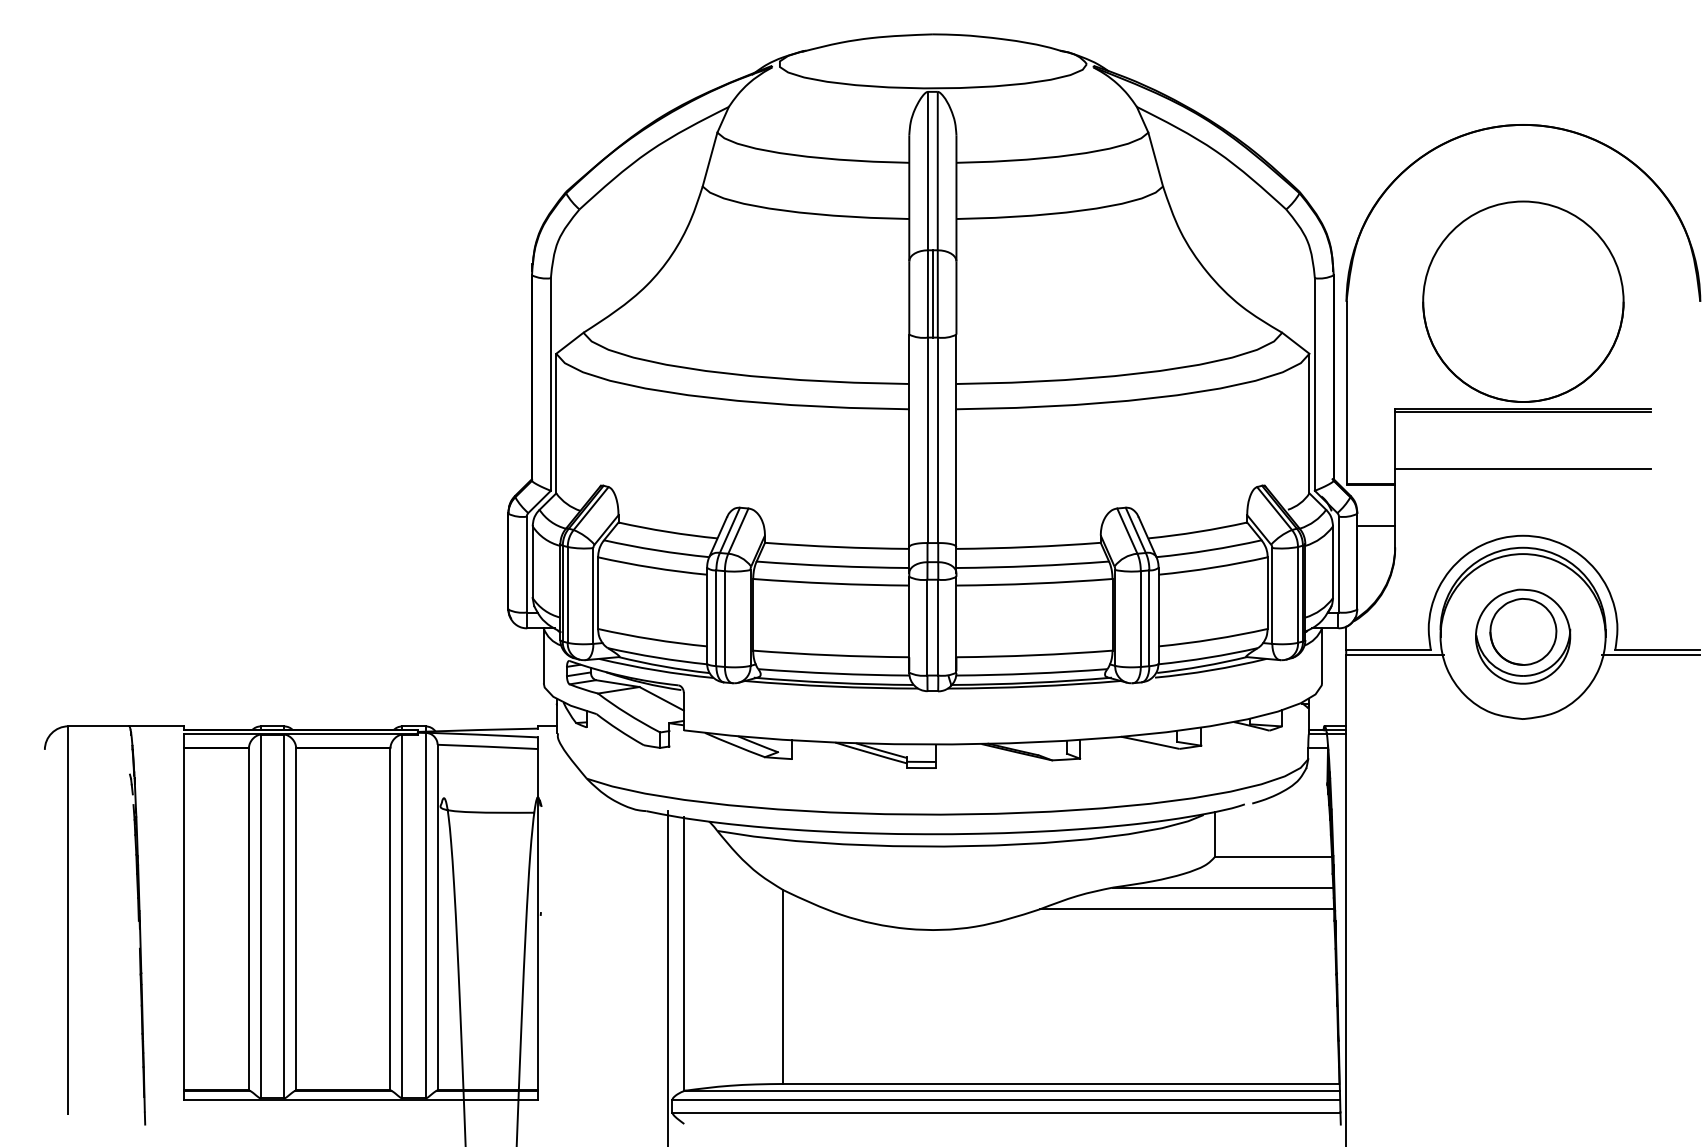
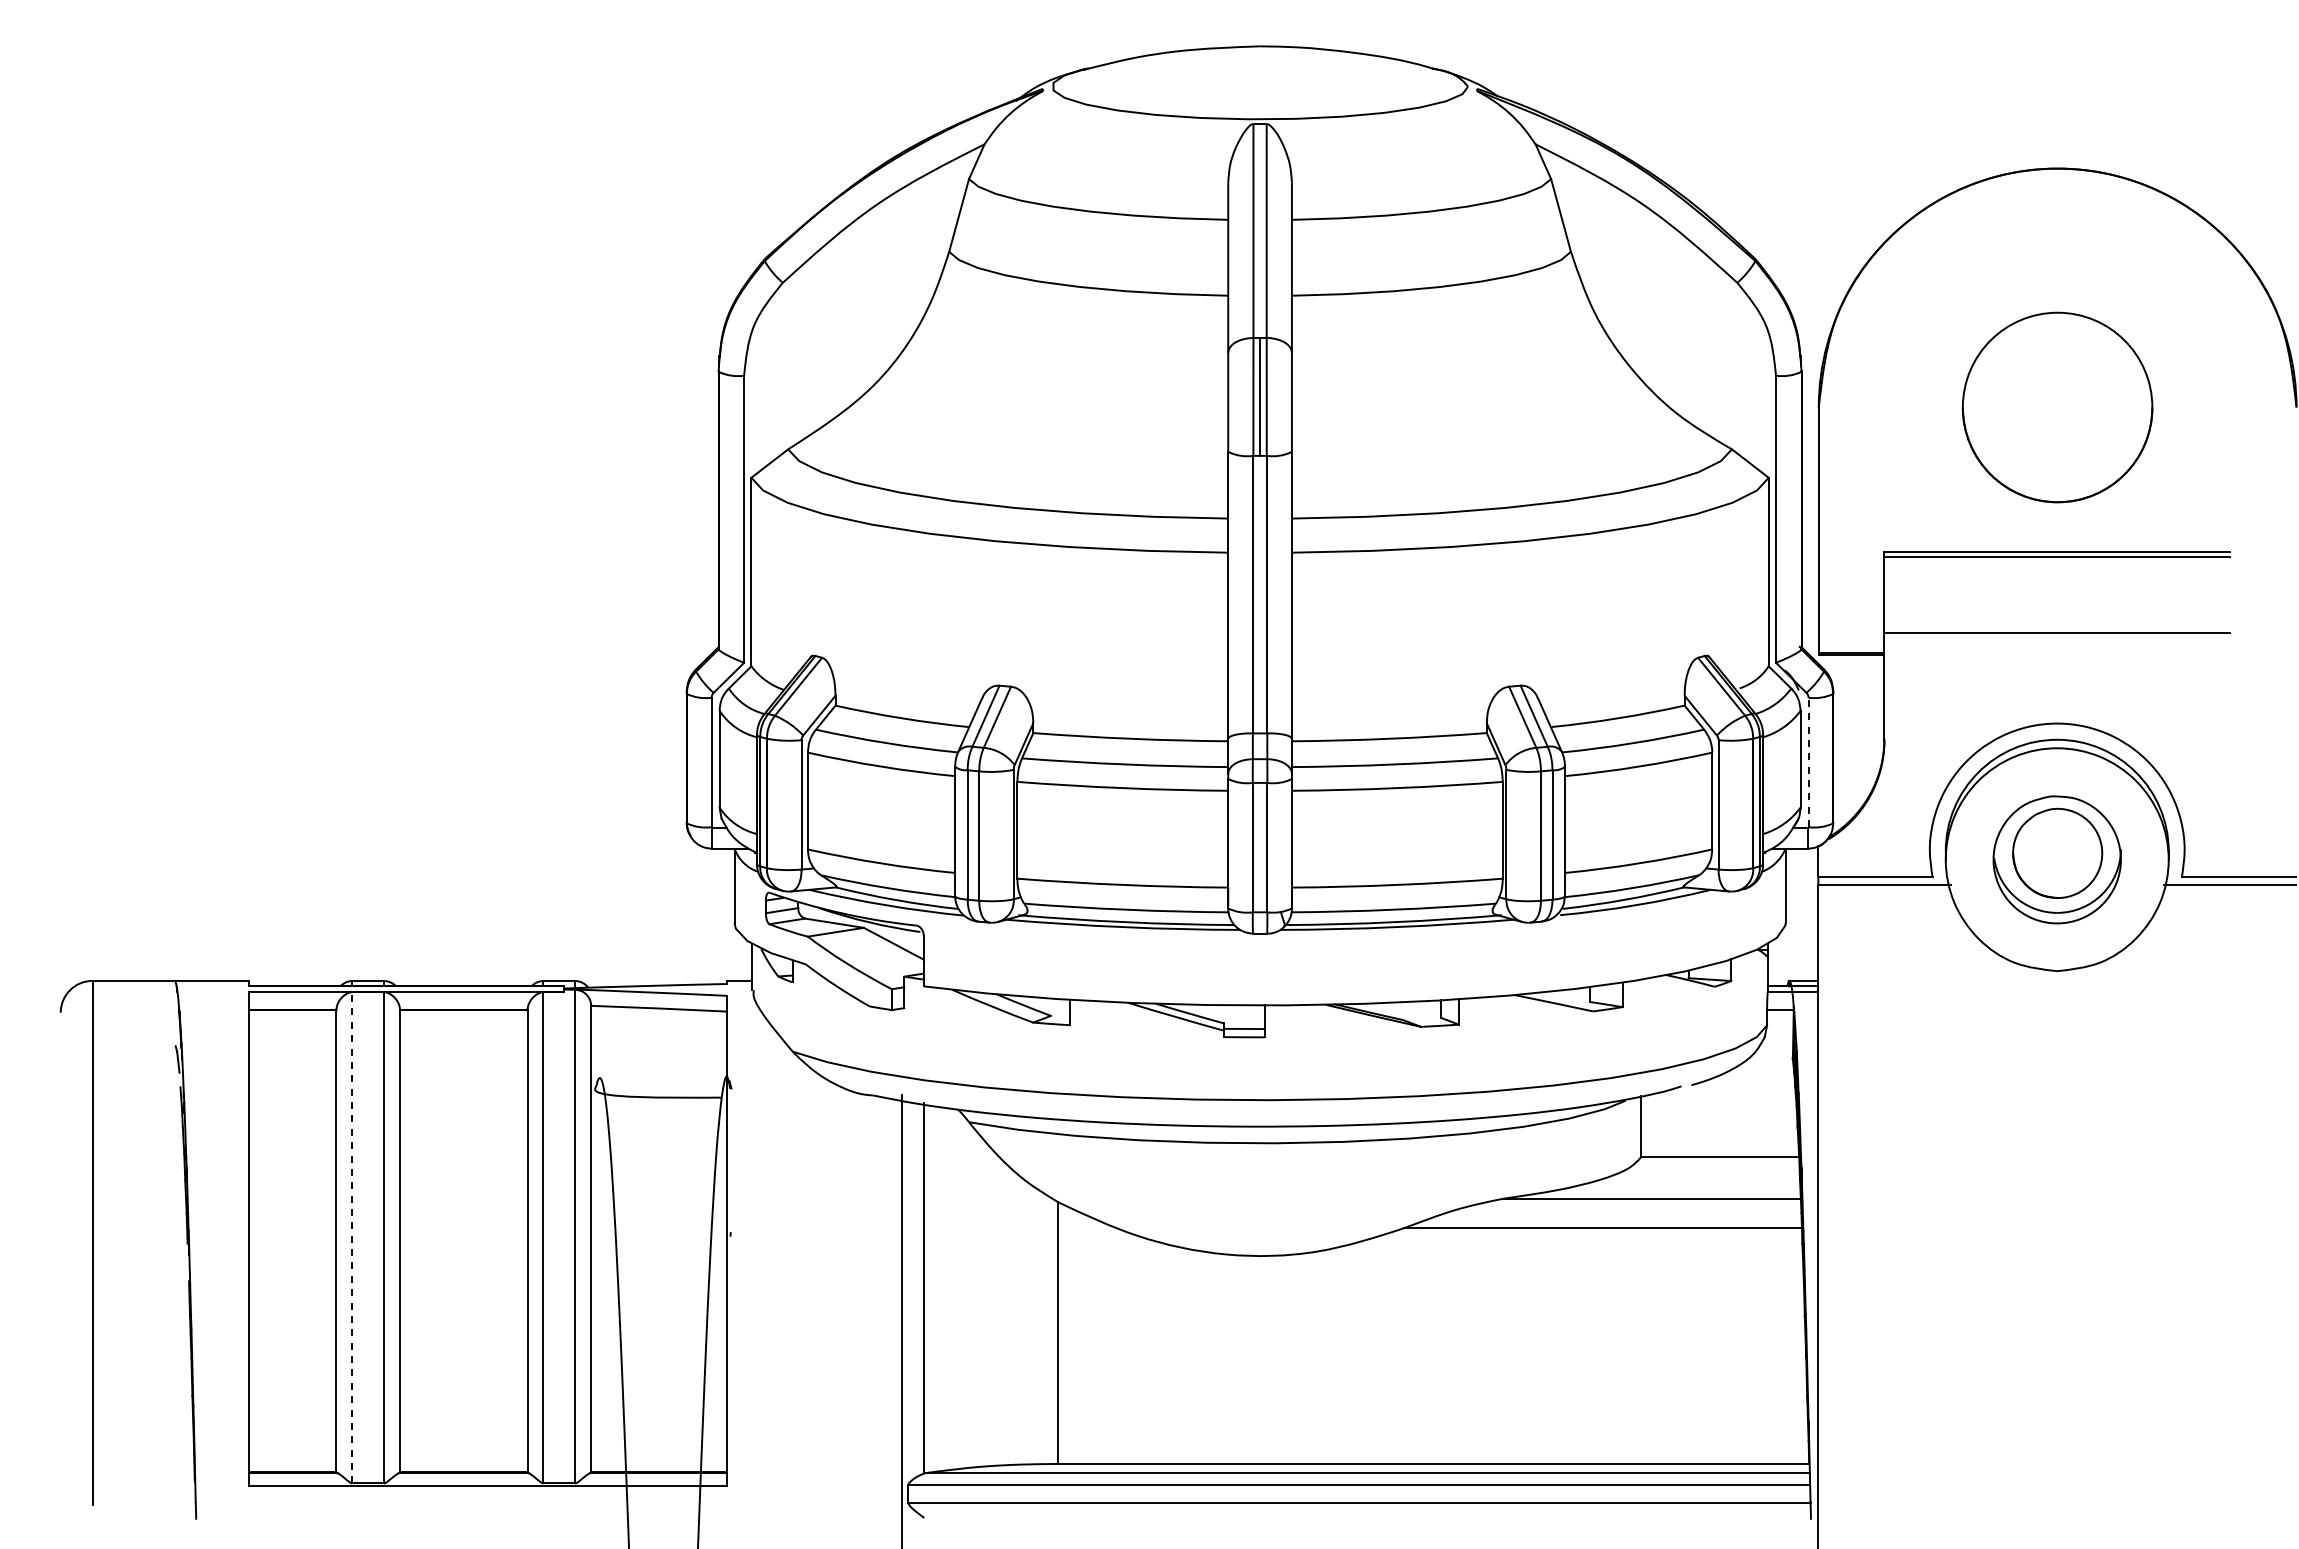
circle: (1523, 301) -> (2057, 407), size x0.7
line: (1375, 526) -> (1858, 710), removed
line: (1338, 564) -> (1808, 762), solid -> dashed
line: (260, 916) -> (352, 1237), solid -> dashed

